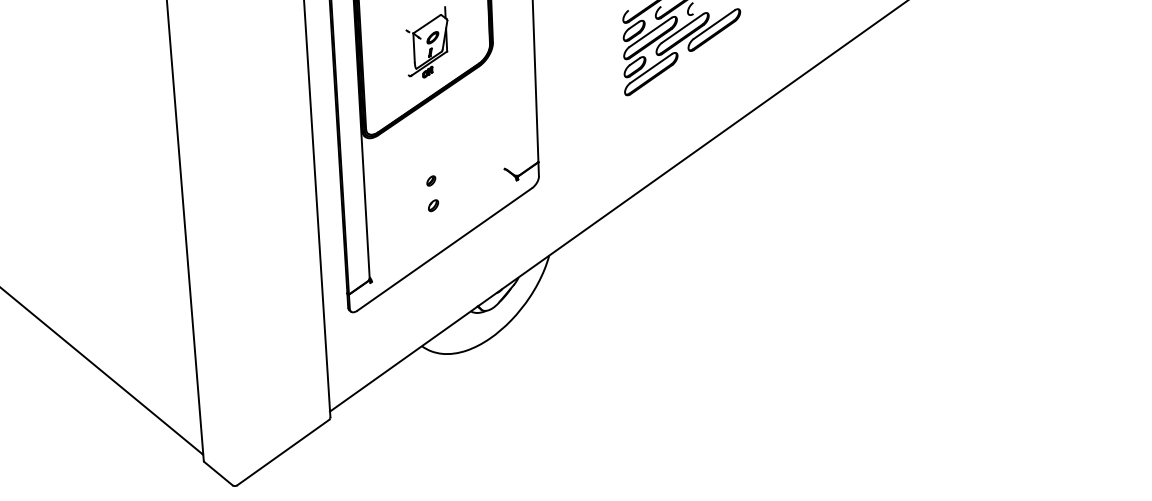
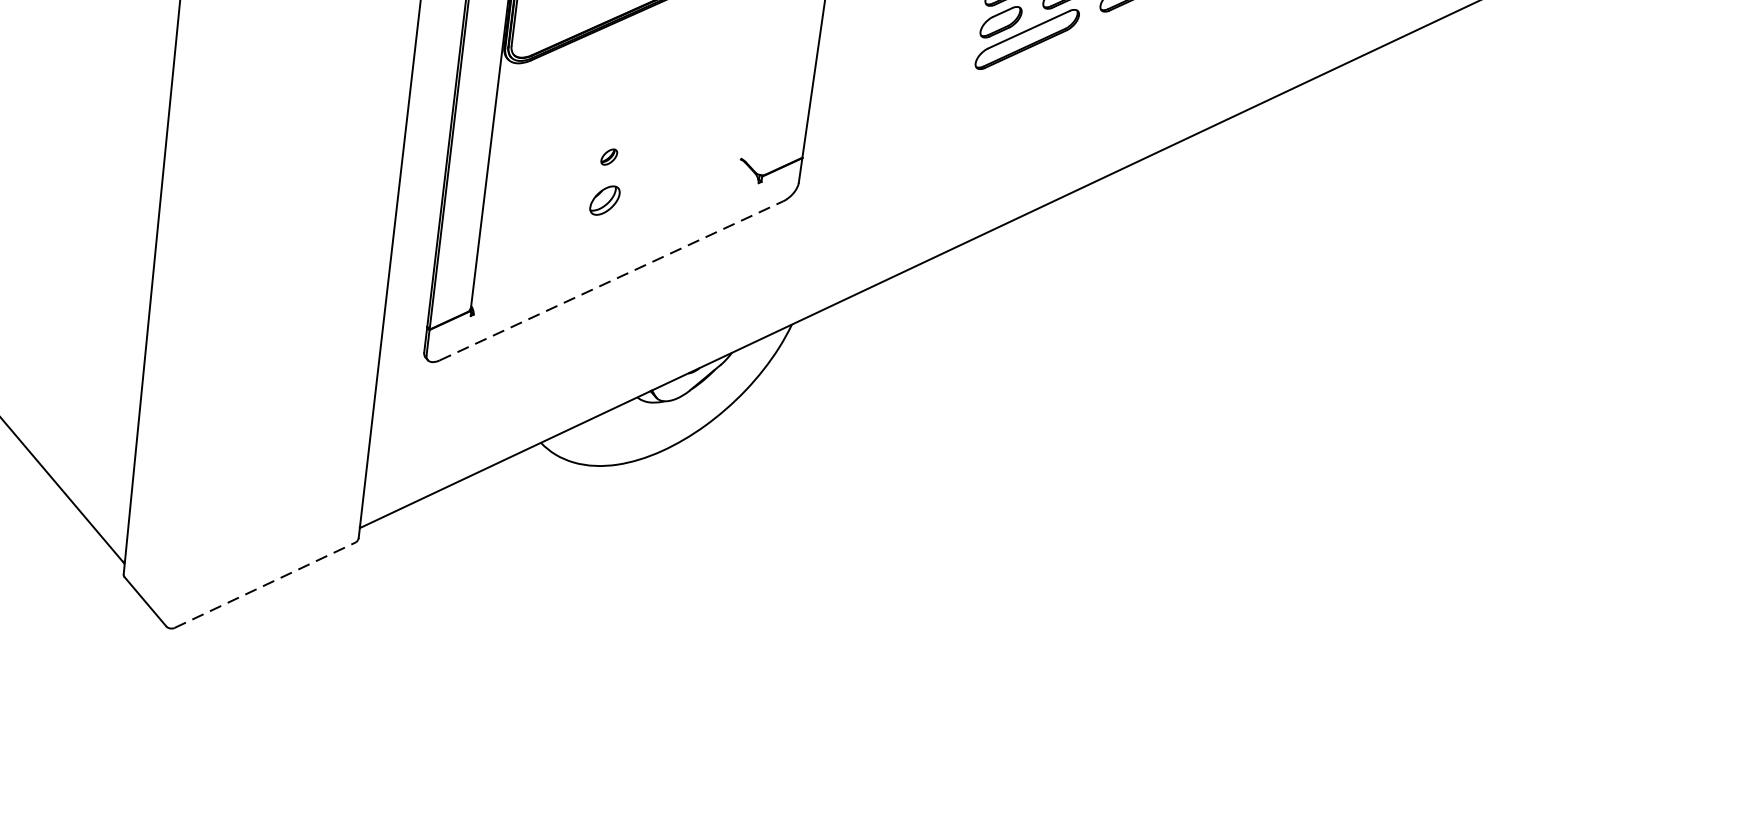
part: (433, 205) -> (605, 200), size x1.6
line: (444, 249) -> (610, 280), solid -> dashed
line: (283, 452) -> (265, 585), solid -> dashed

